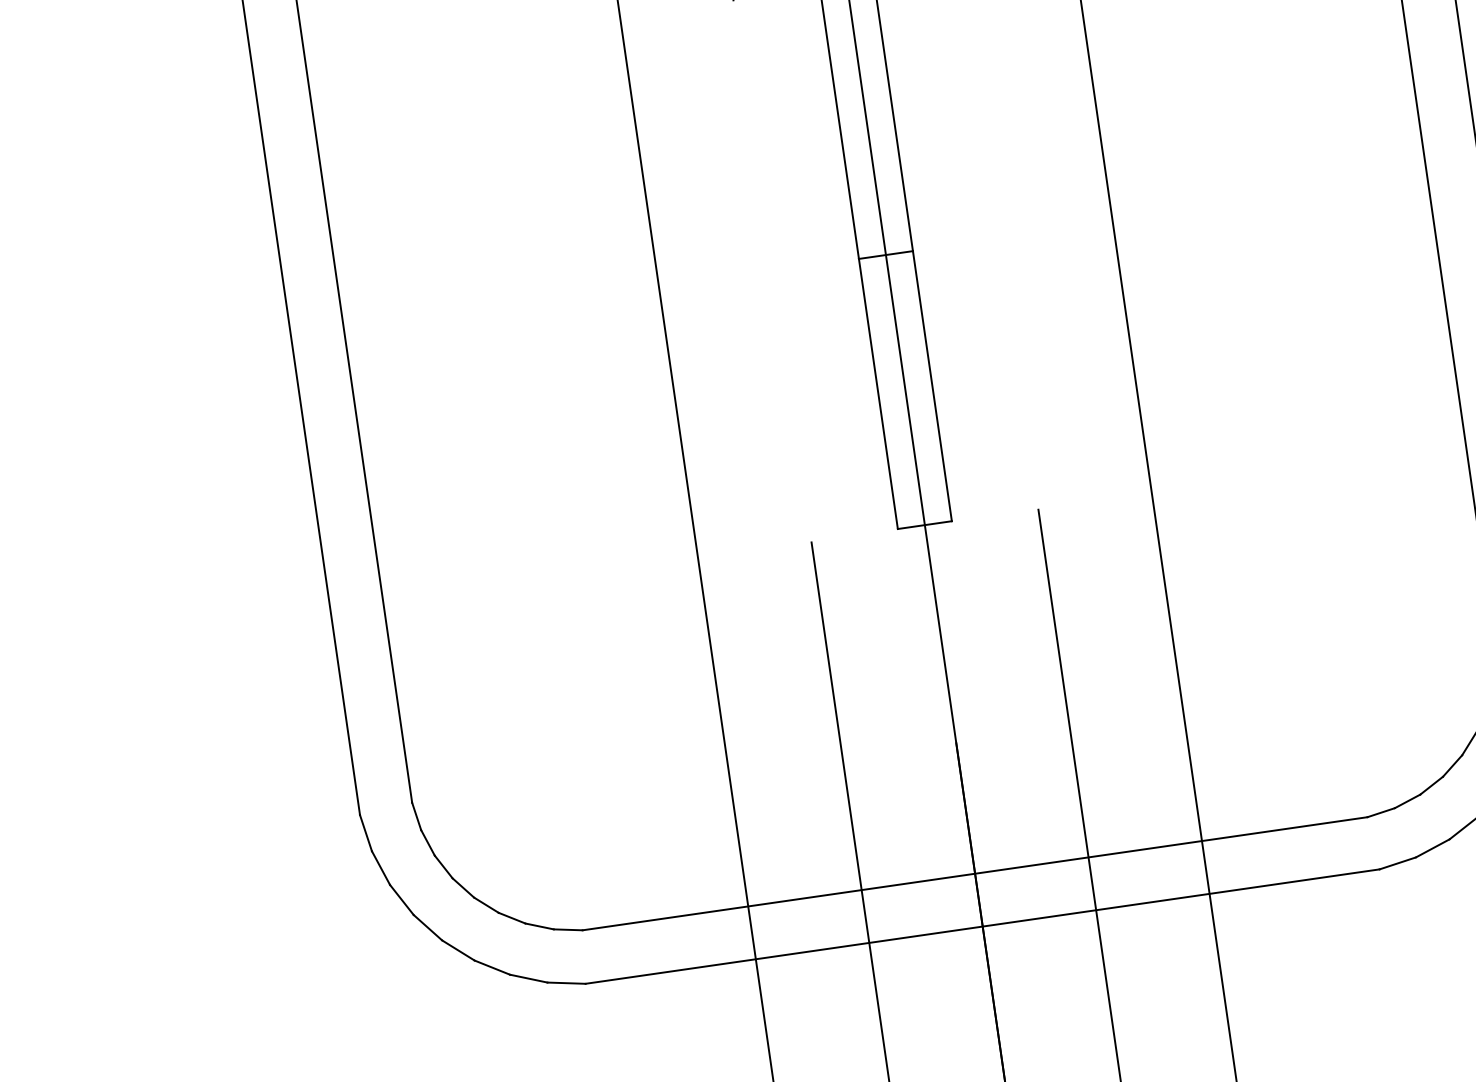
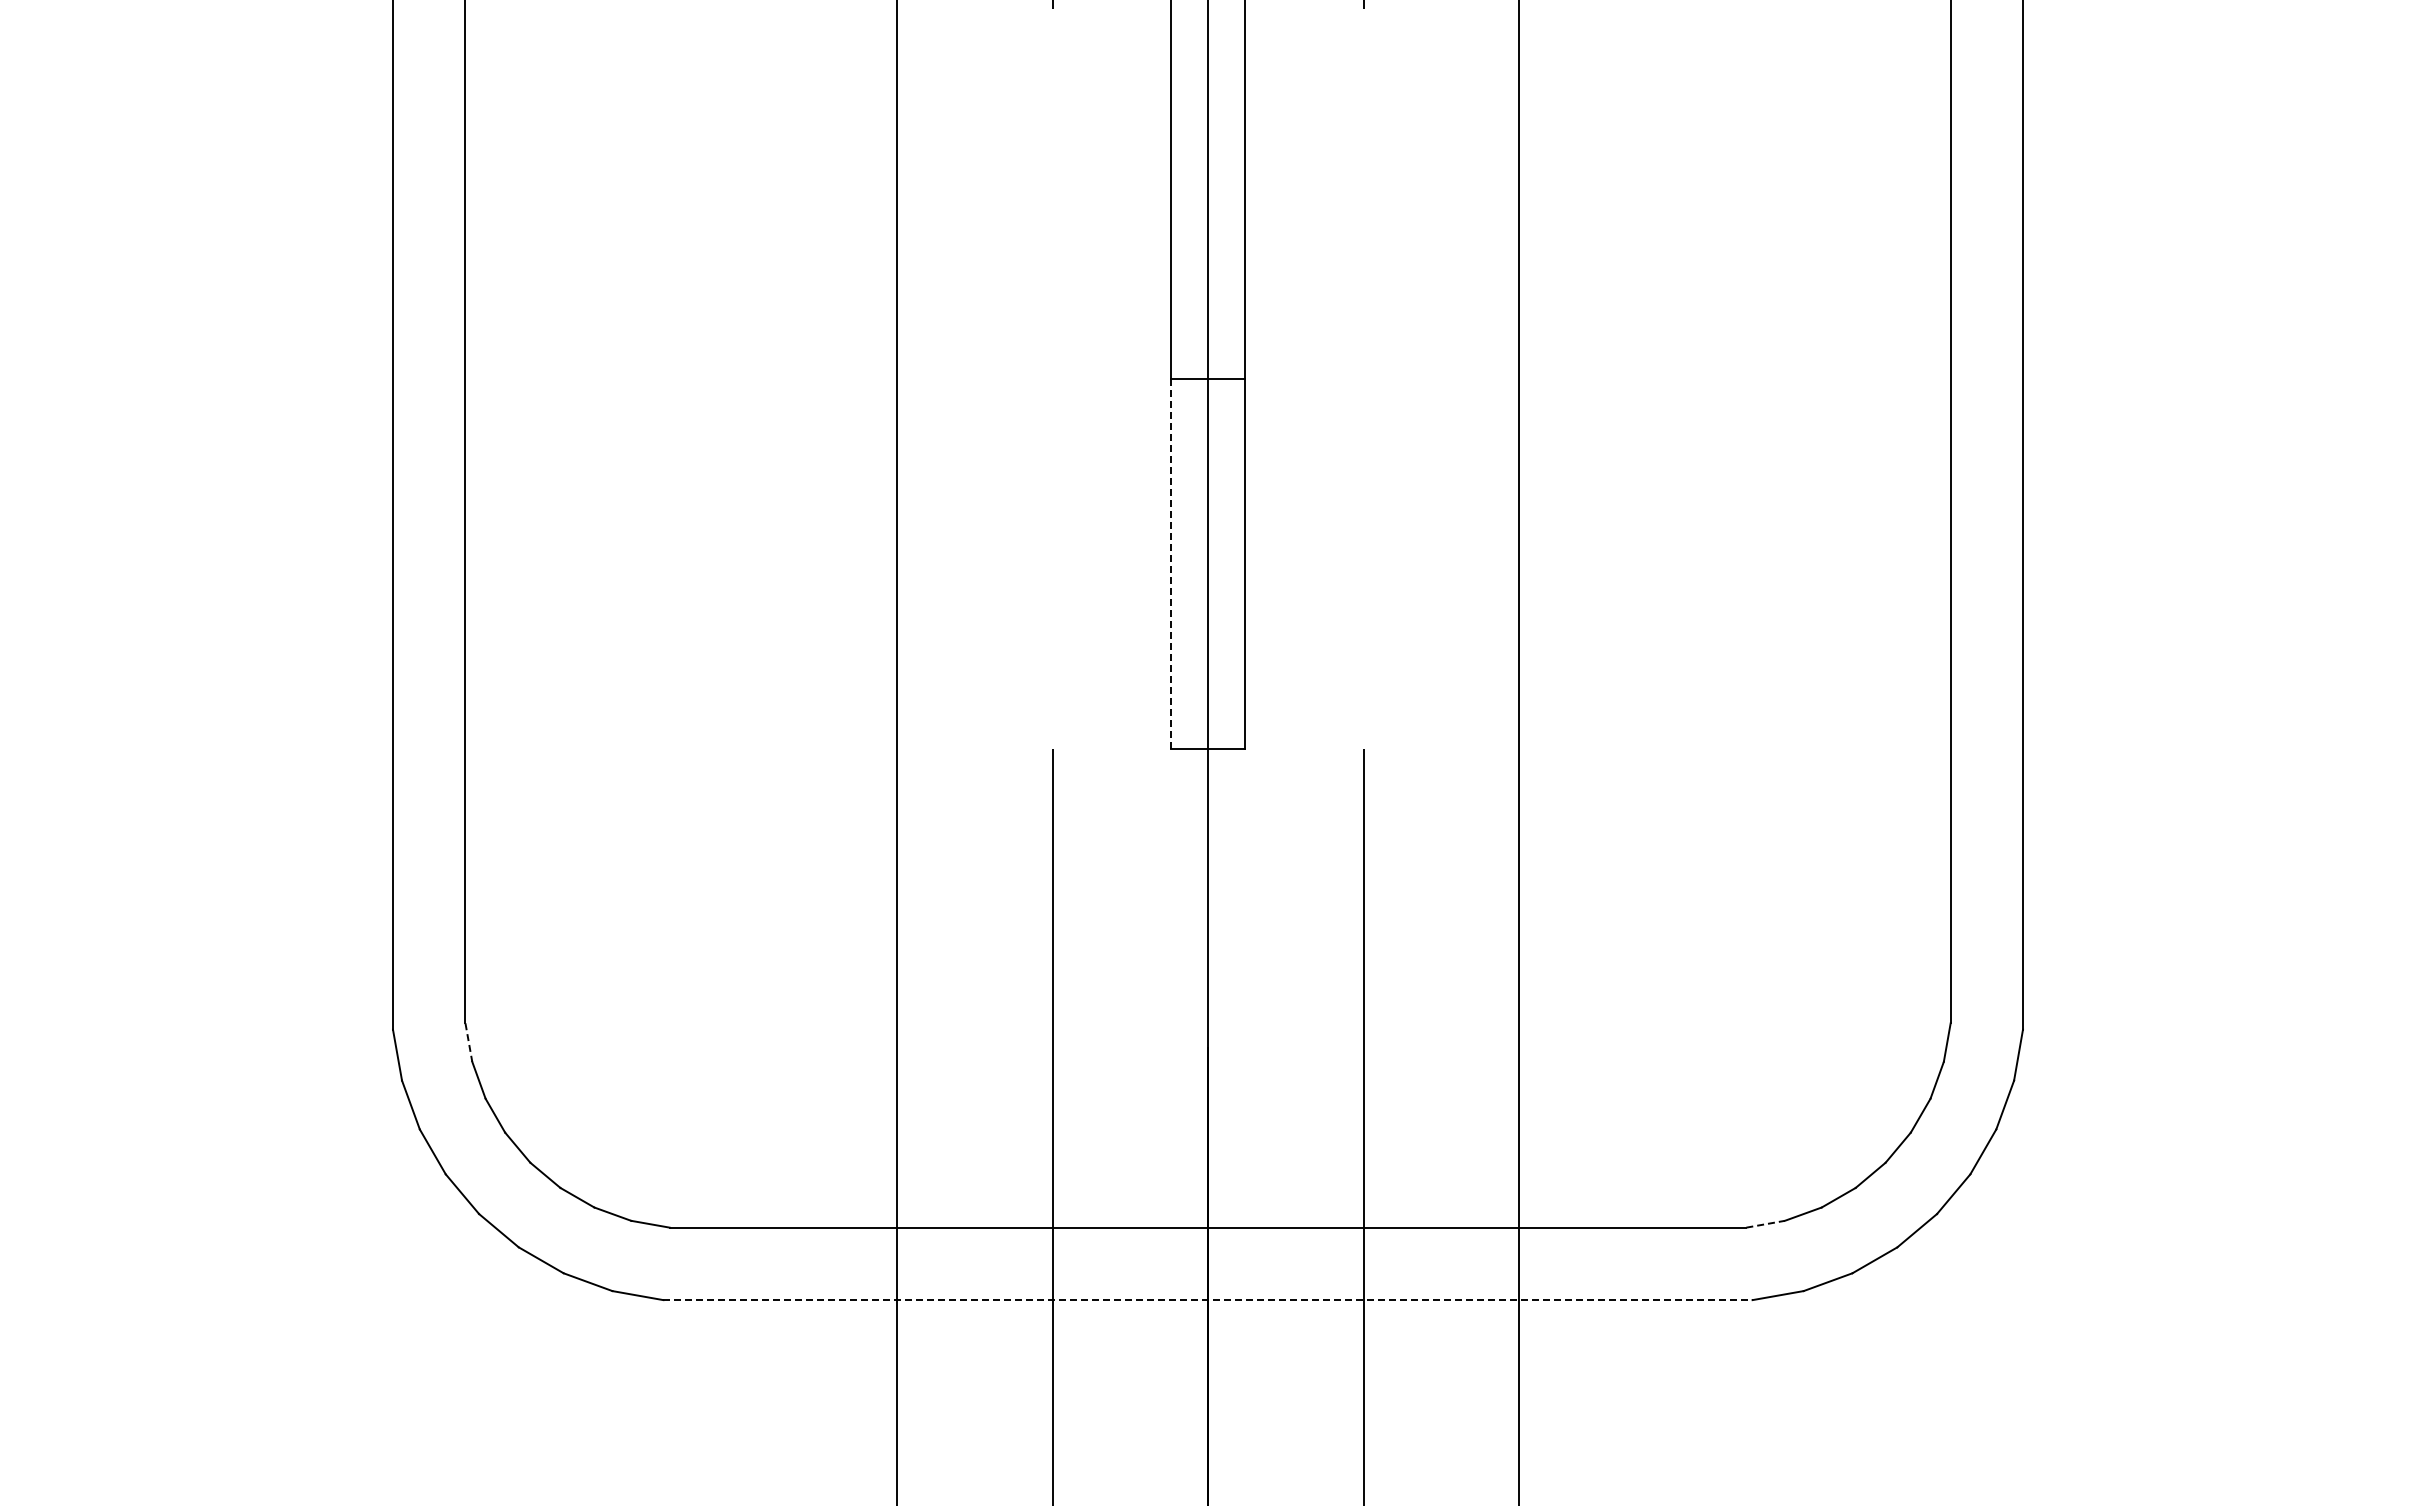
line: (878, 393) -> (1171, 563), solid -> dashed
line: (1381, 812) -> (1765, 1224), solid -> dashed
line: (416, 816) -> (468, 1042), solid -> dashed
line: (983, 926) -> (1208, 1300), solid -> dashed

